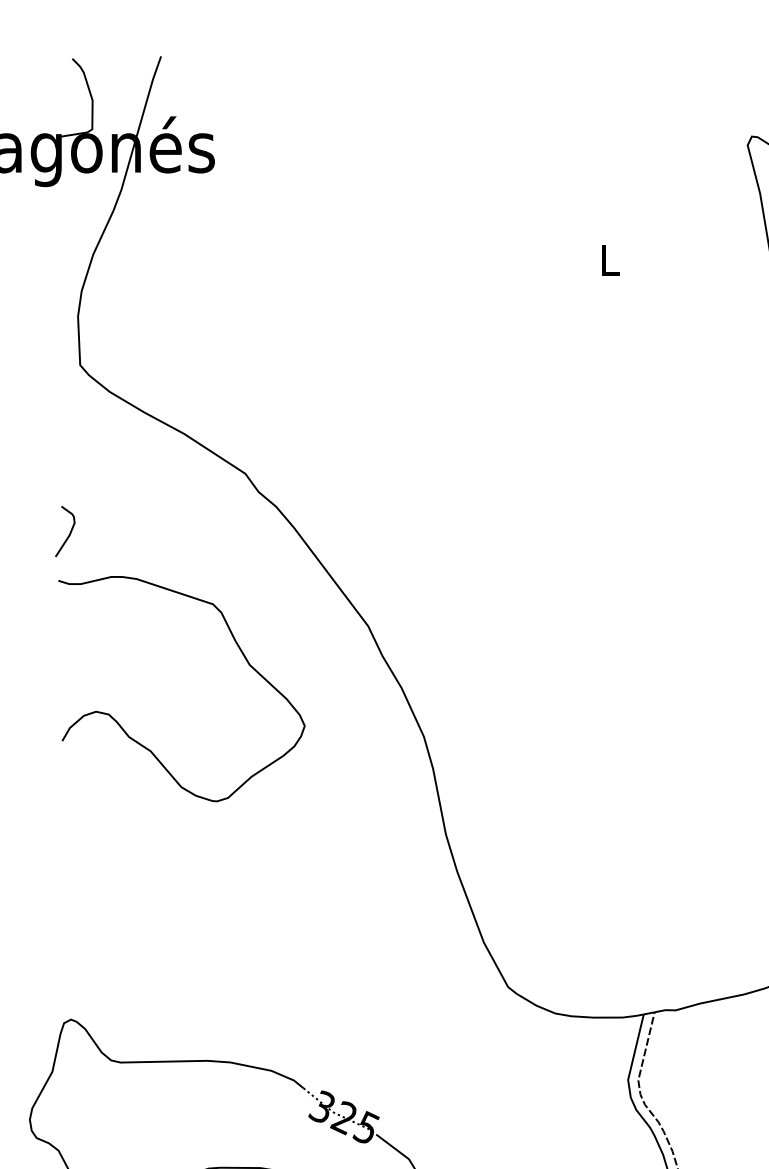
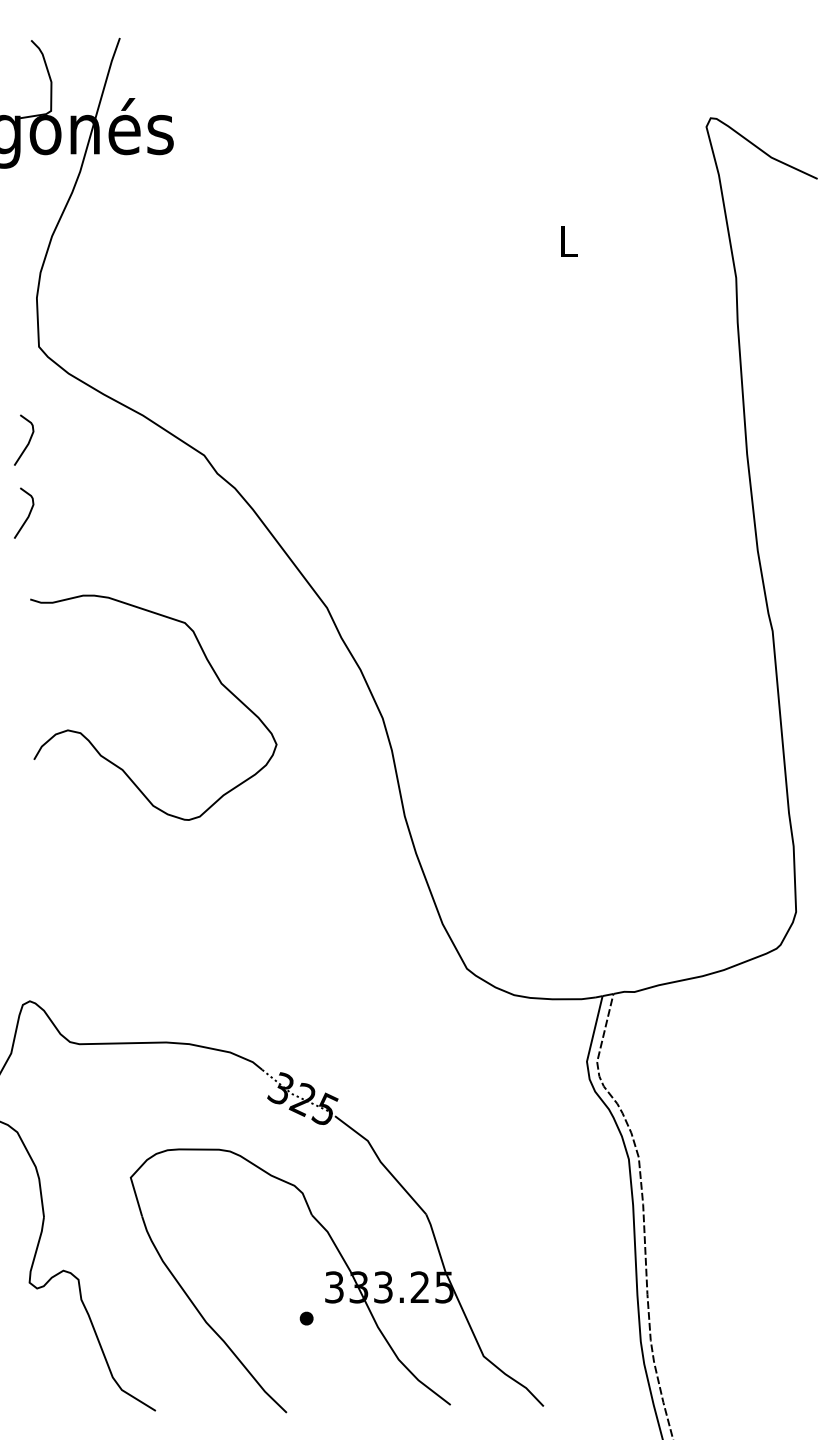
curve: (69, 458) -> (28, 440), added
curve: (144, 745) -> (116, 764), moved

